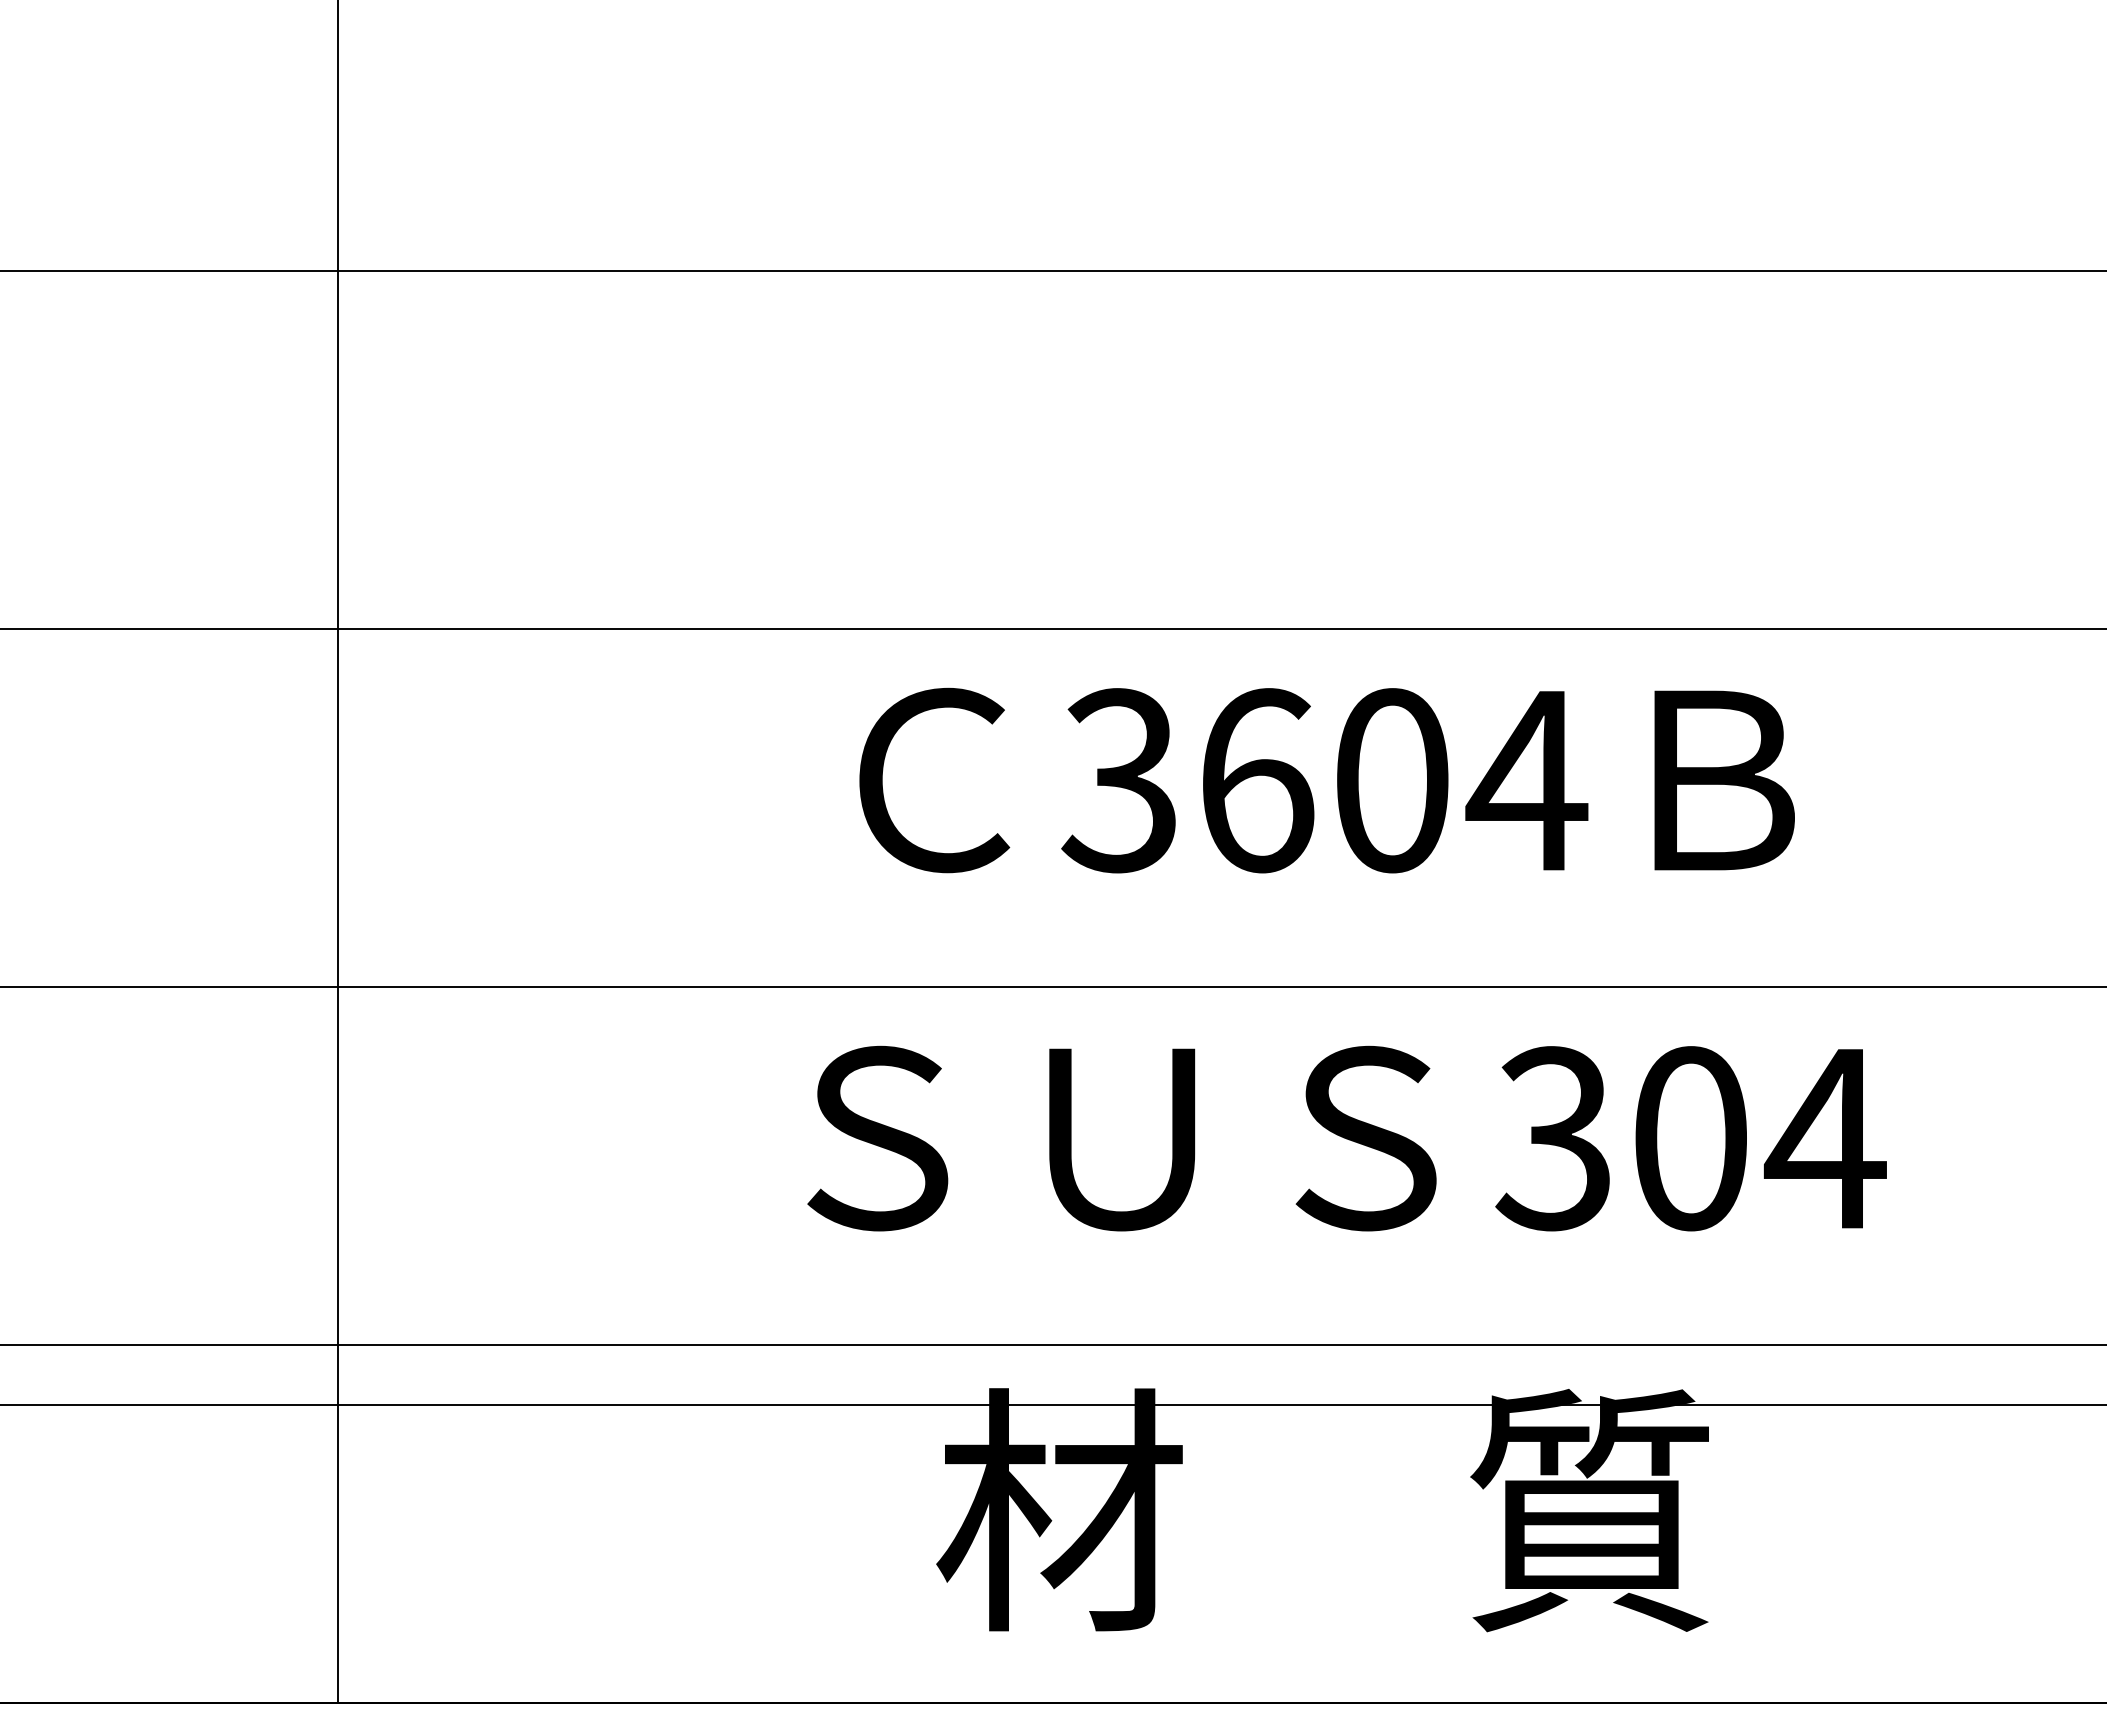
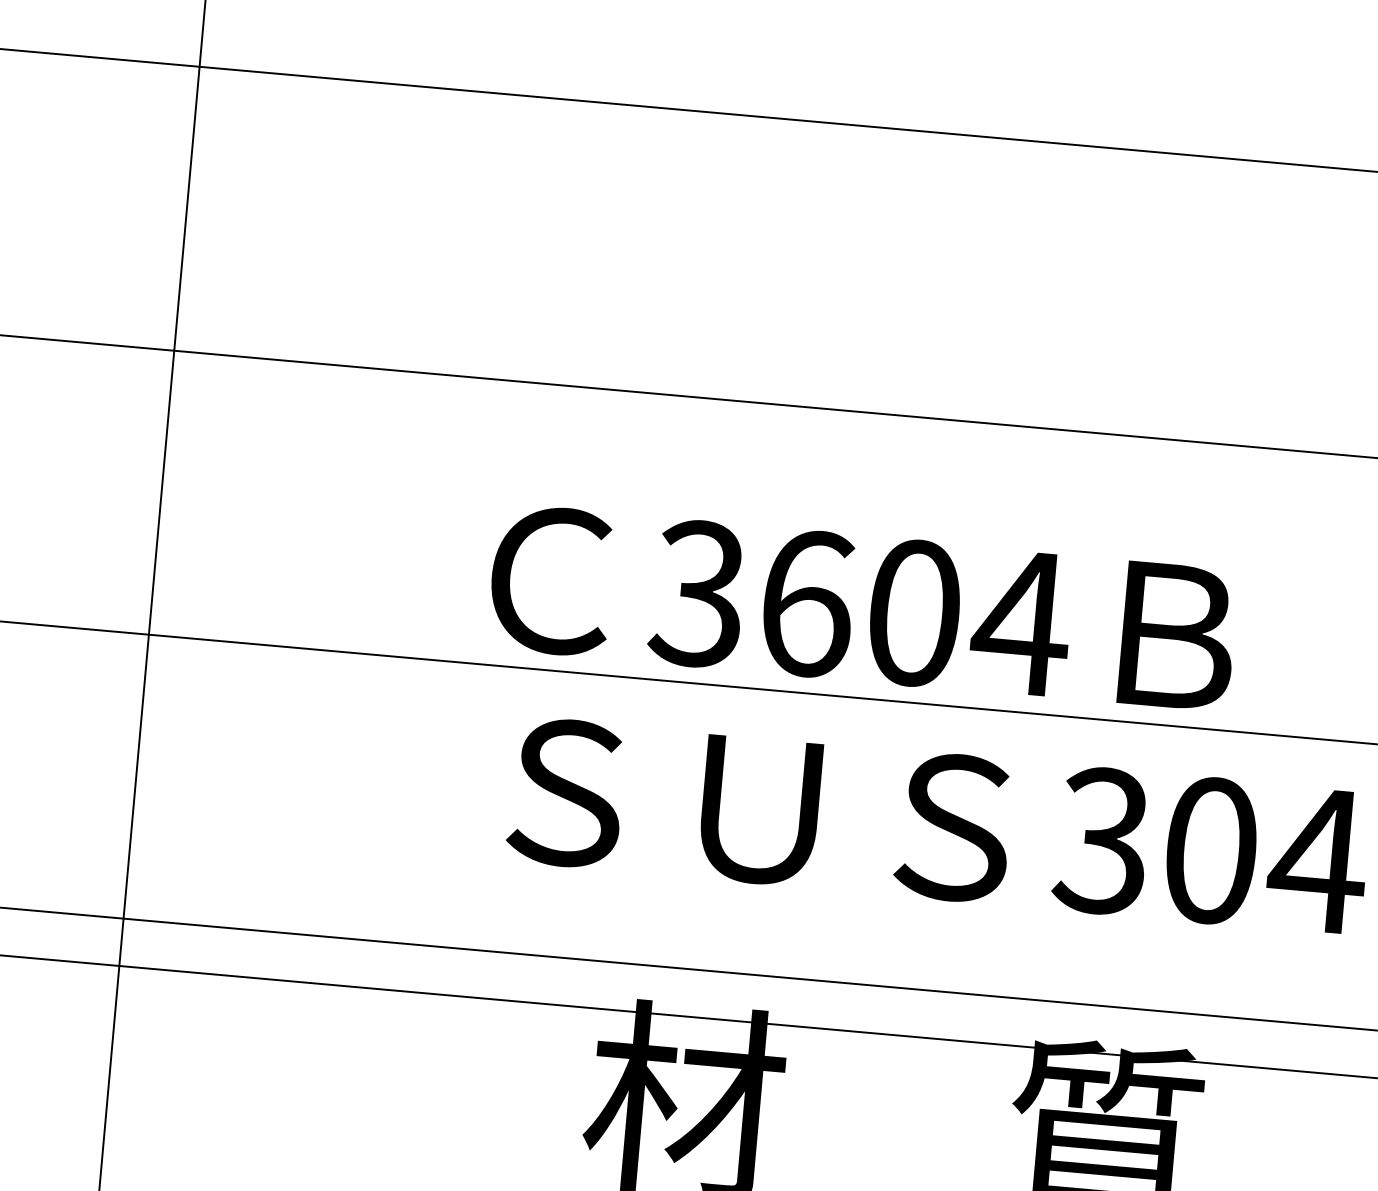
text: (1326, 780) -> (862, 608), moved

